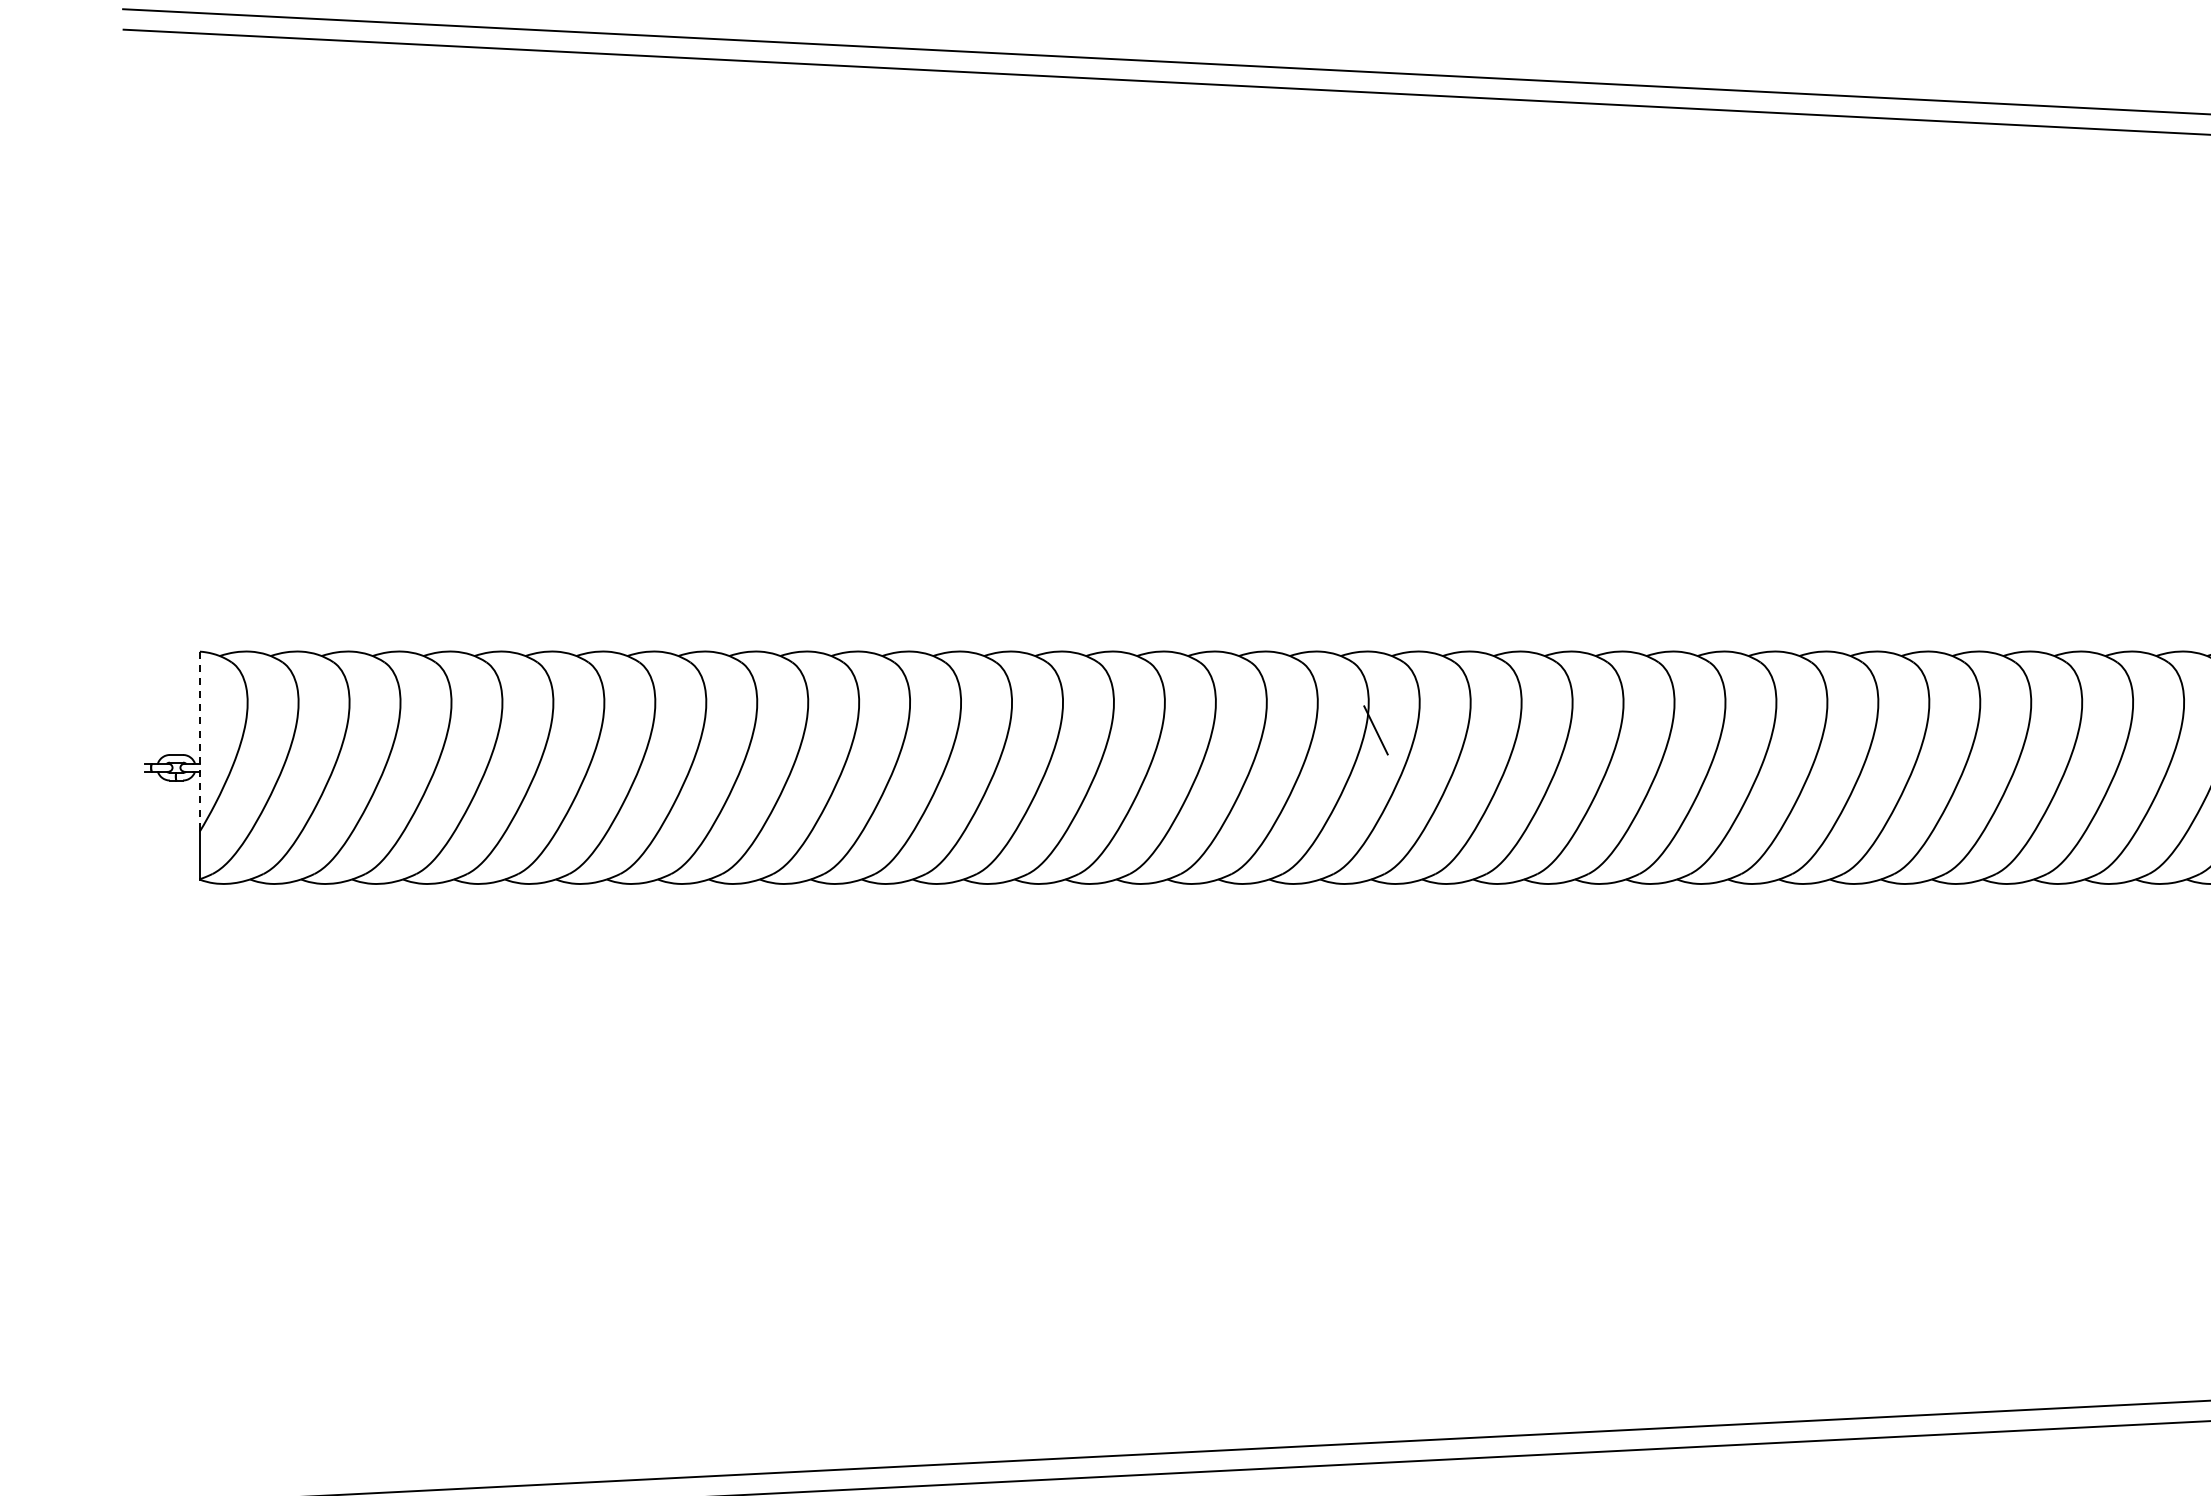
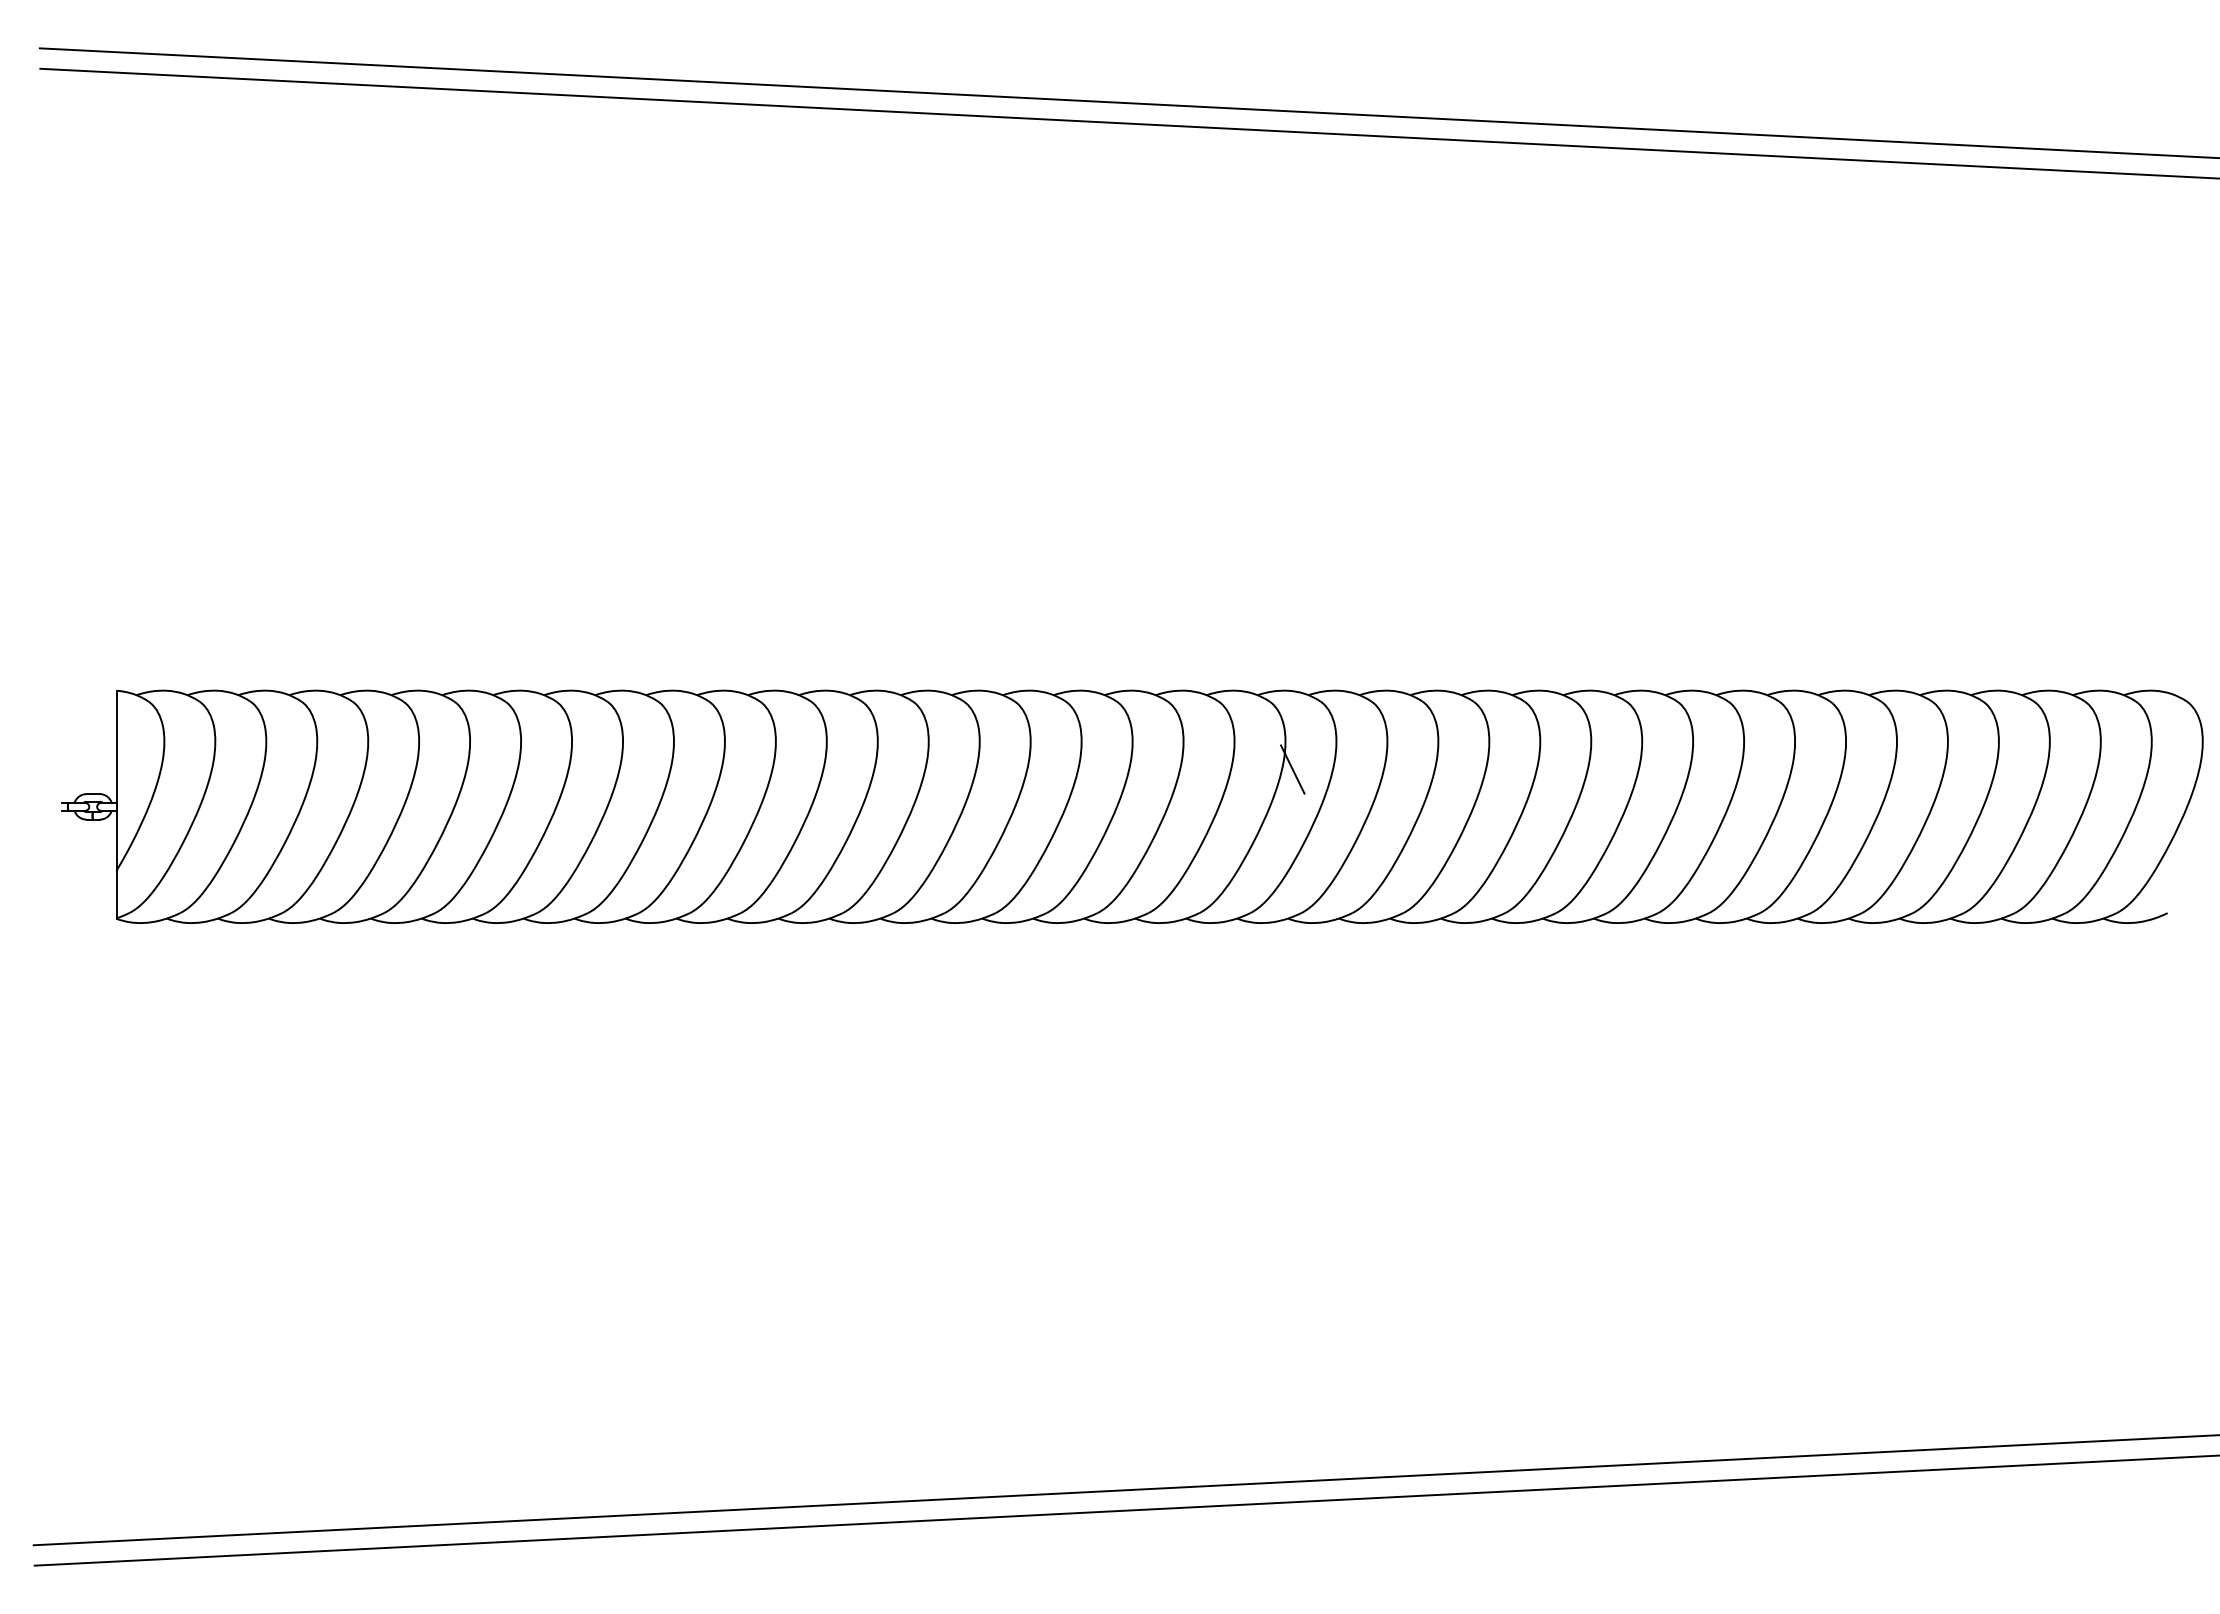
line: (199, 741) -> (116, 780), dashed -> solid

